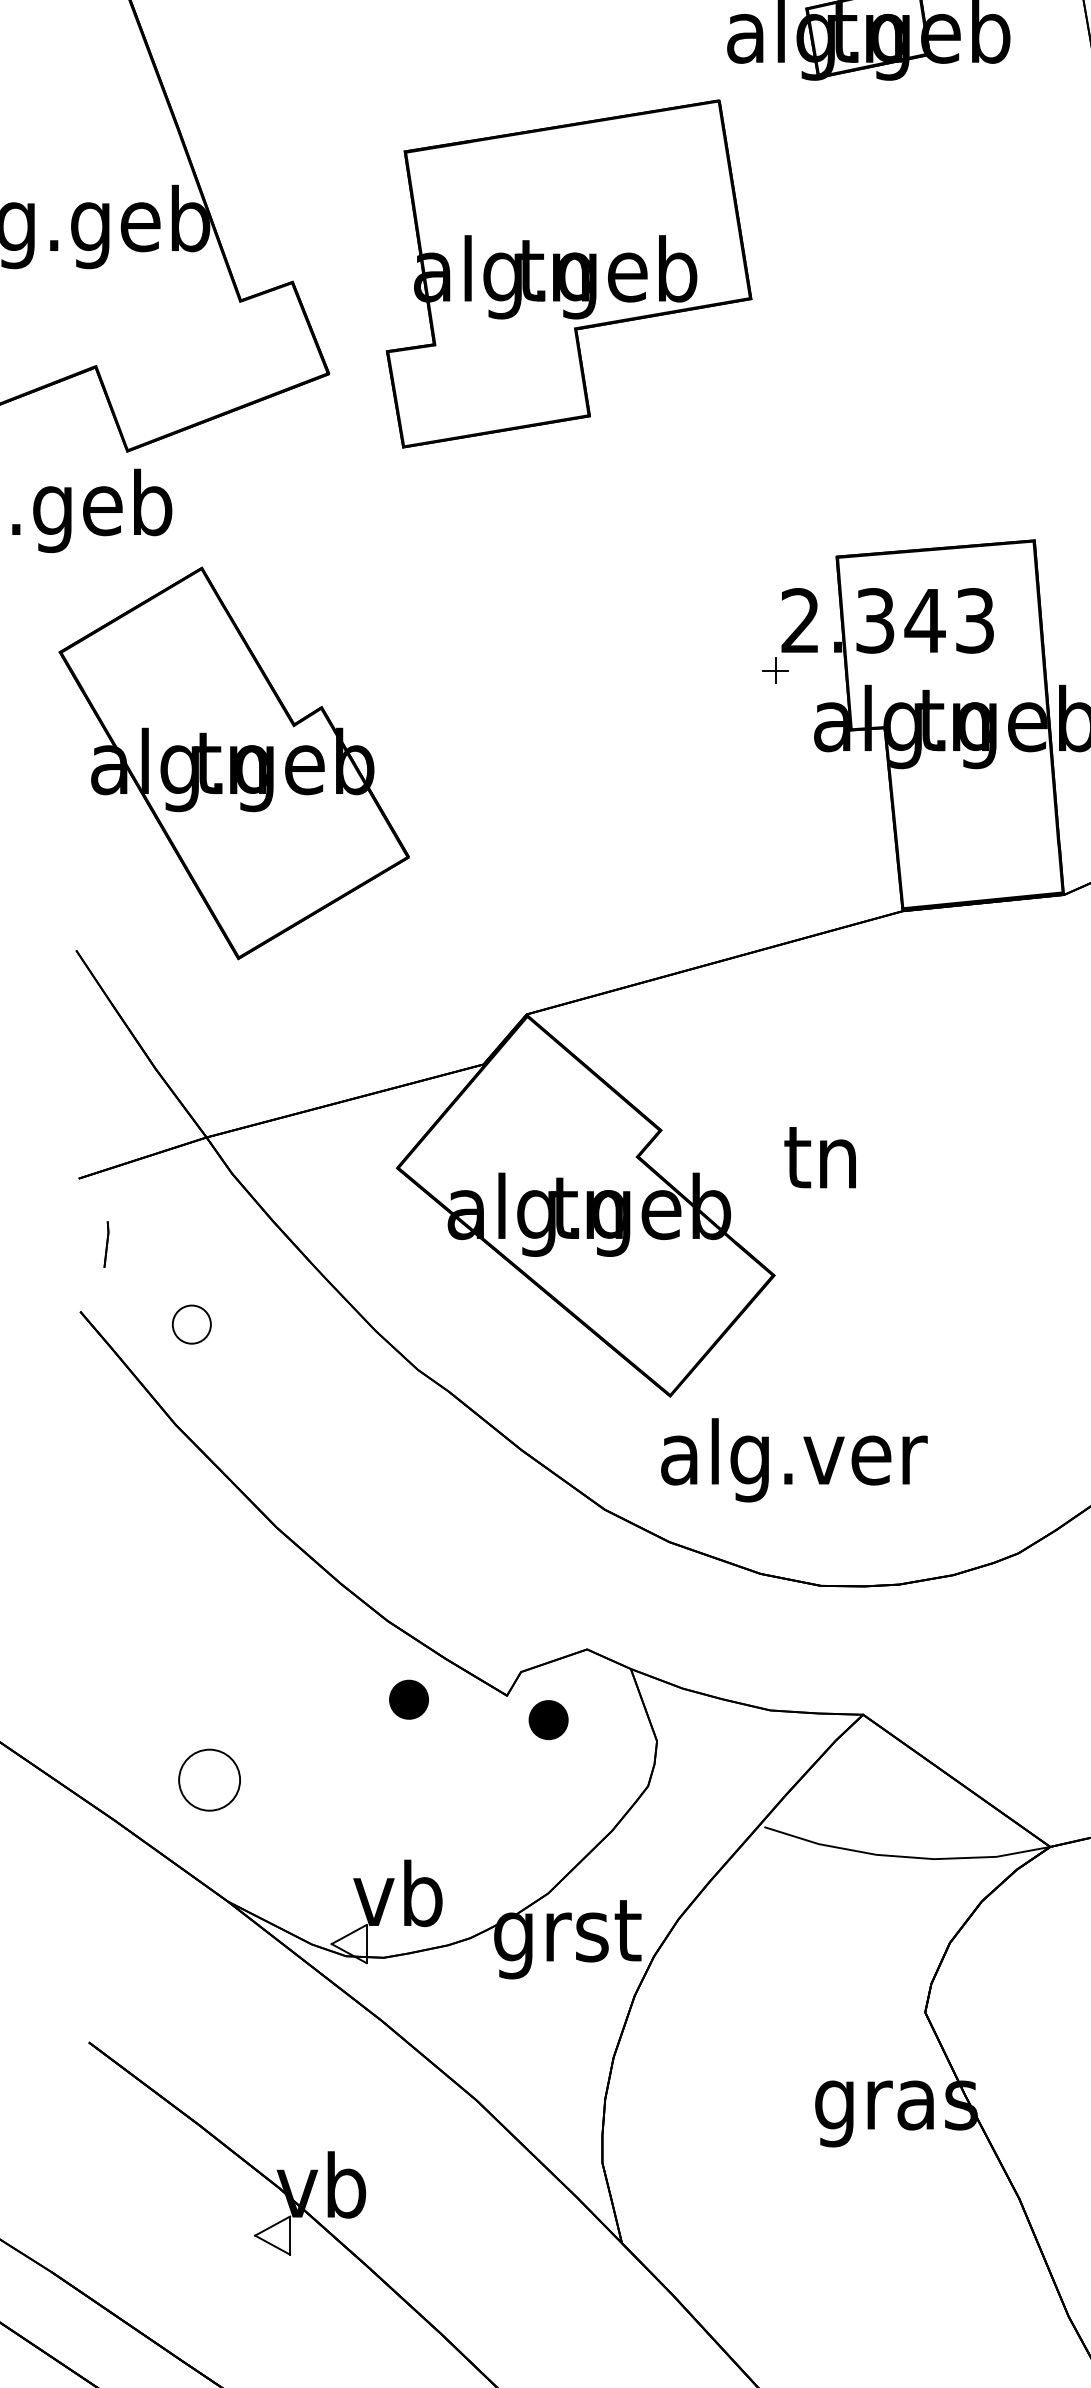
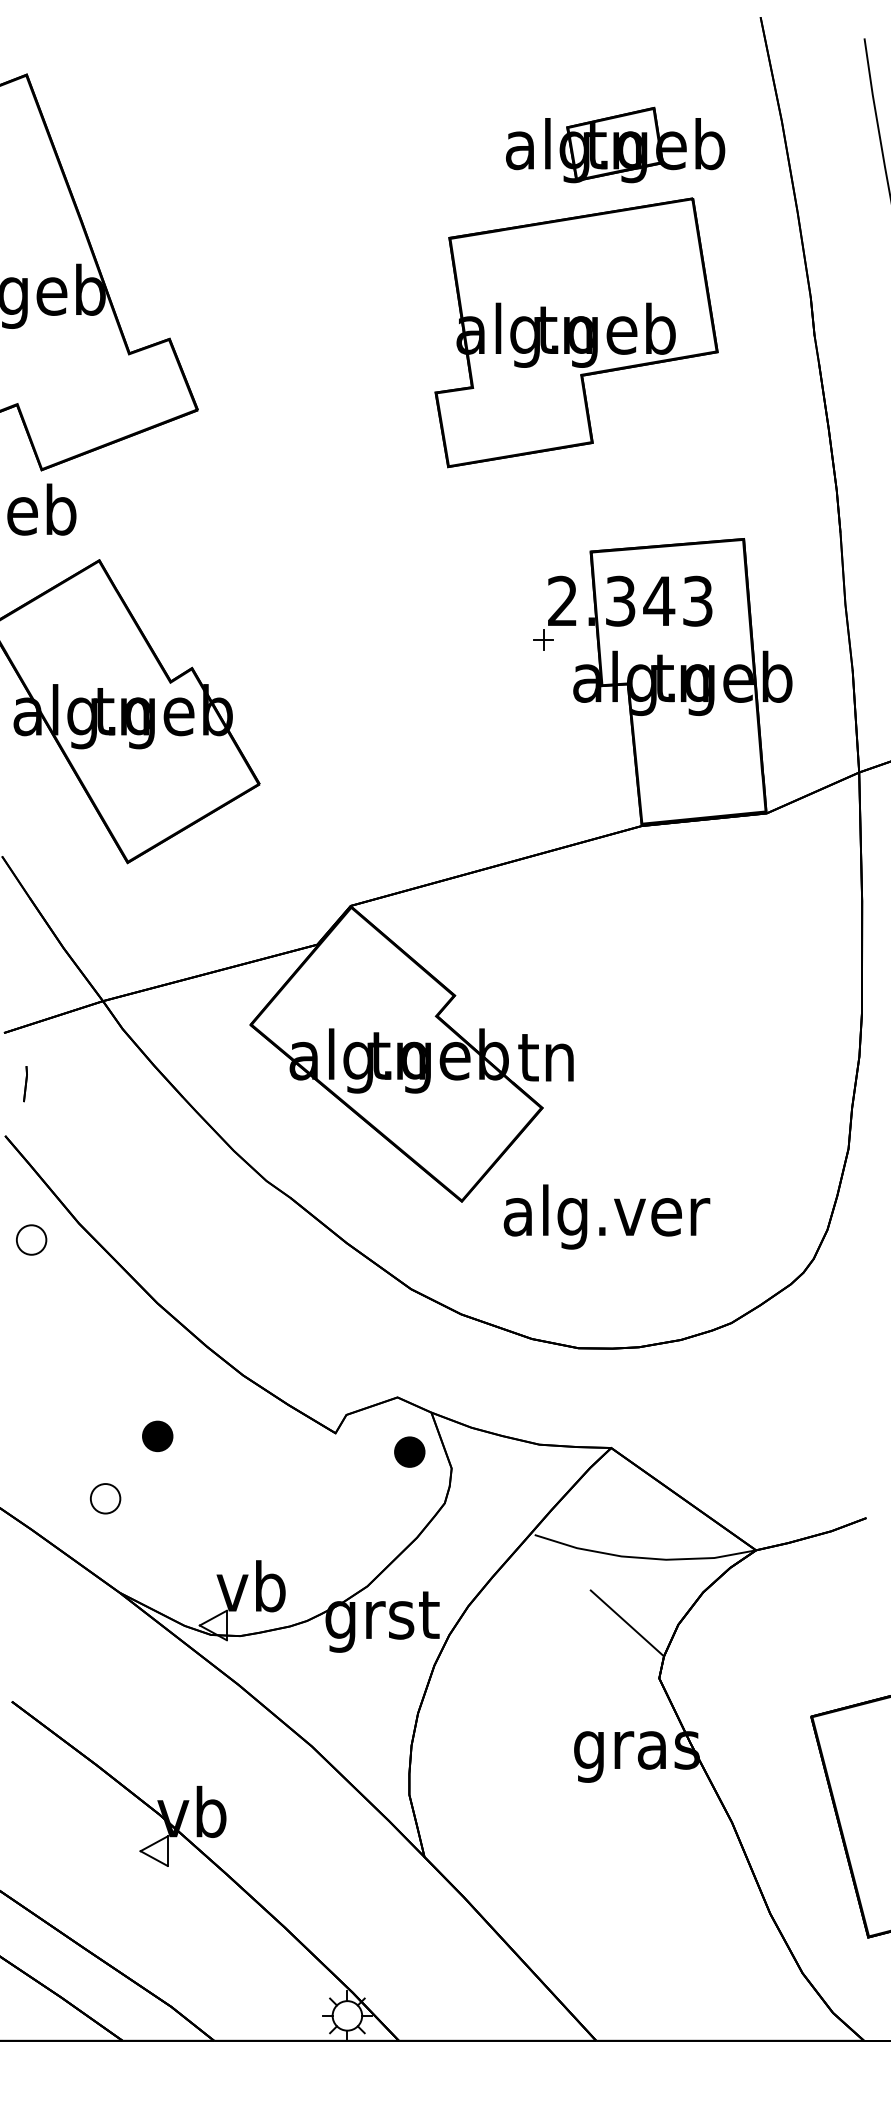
part: (568, 273) -> (576, 332), moved
text: (819, 1157) -> (545, 1057), moved
part: (191, 1323) -> (31, 1239), moved
text: (793, 1459) -> (606, 1216), moved
part: (408, 1699) -> (157, 1436), moved
part: (548, 1719) -> (409, 1451), moved
part: (209, 1779) -> (105, 1498), size x0.62
line: (884, 1941) -> (627, 1623), added

